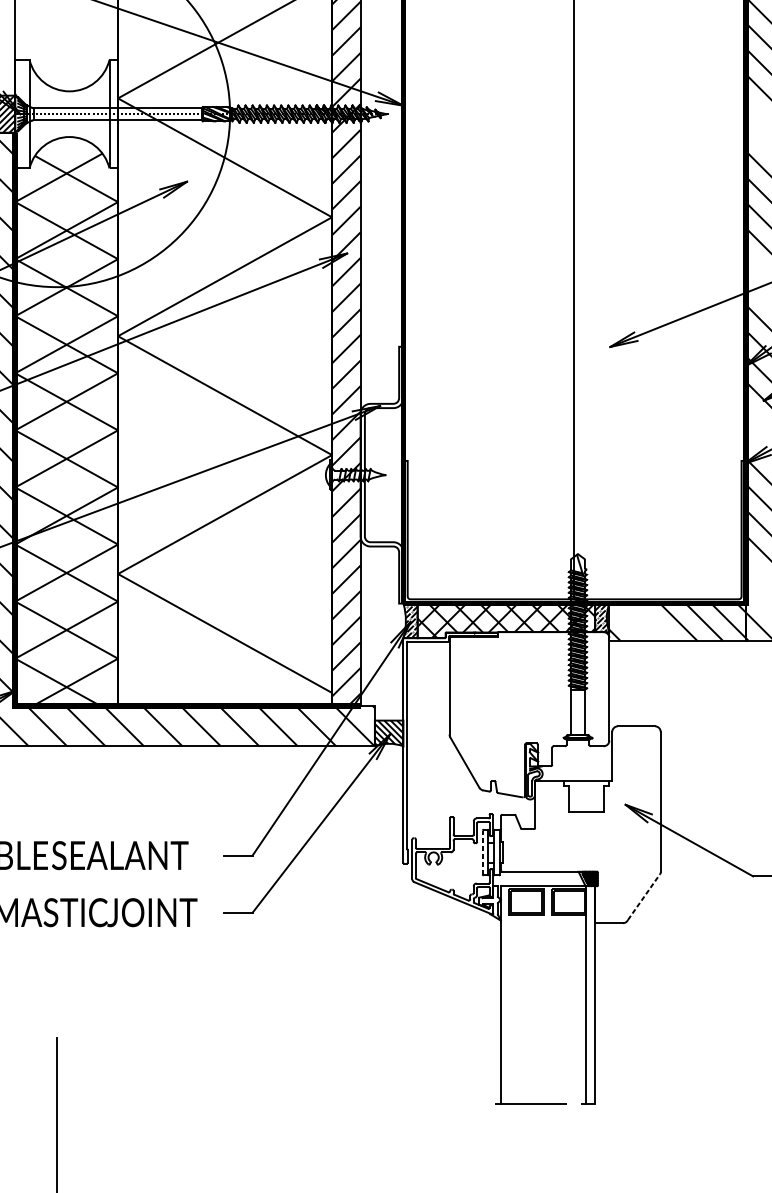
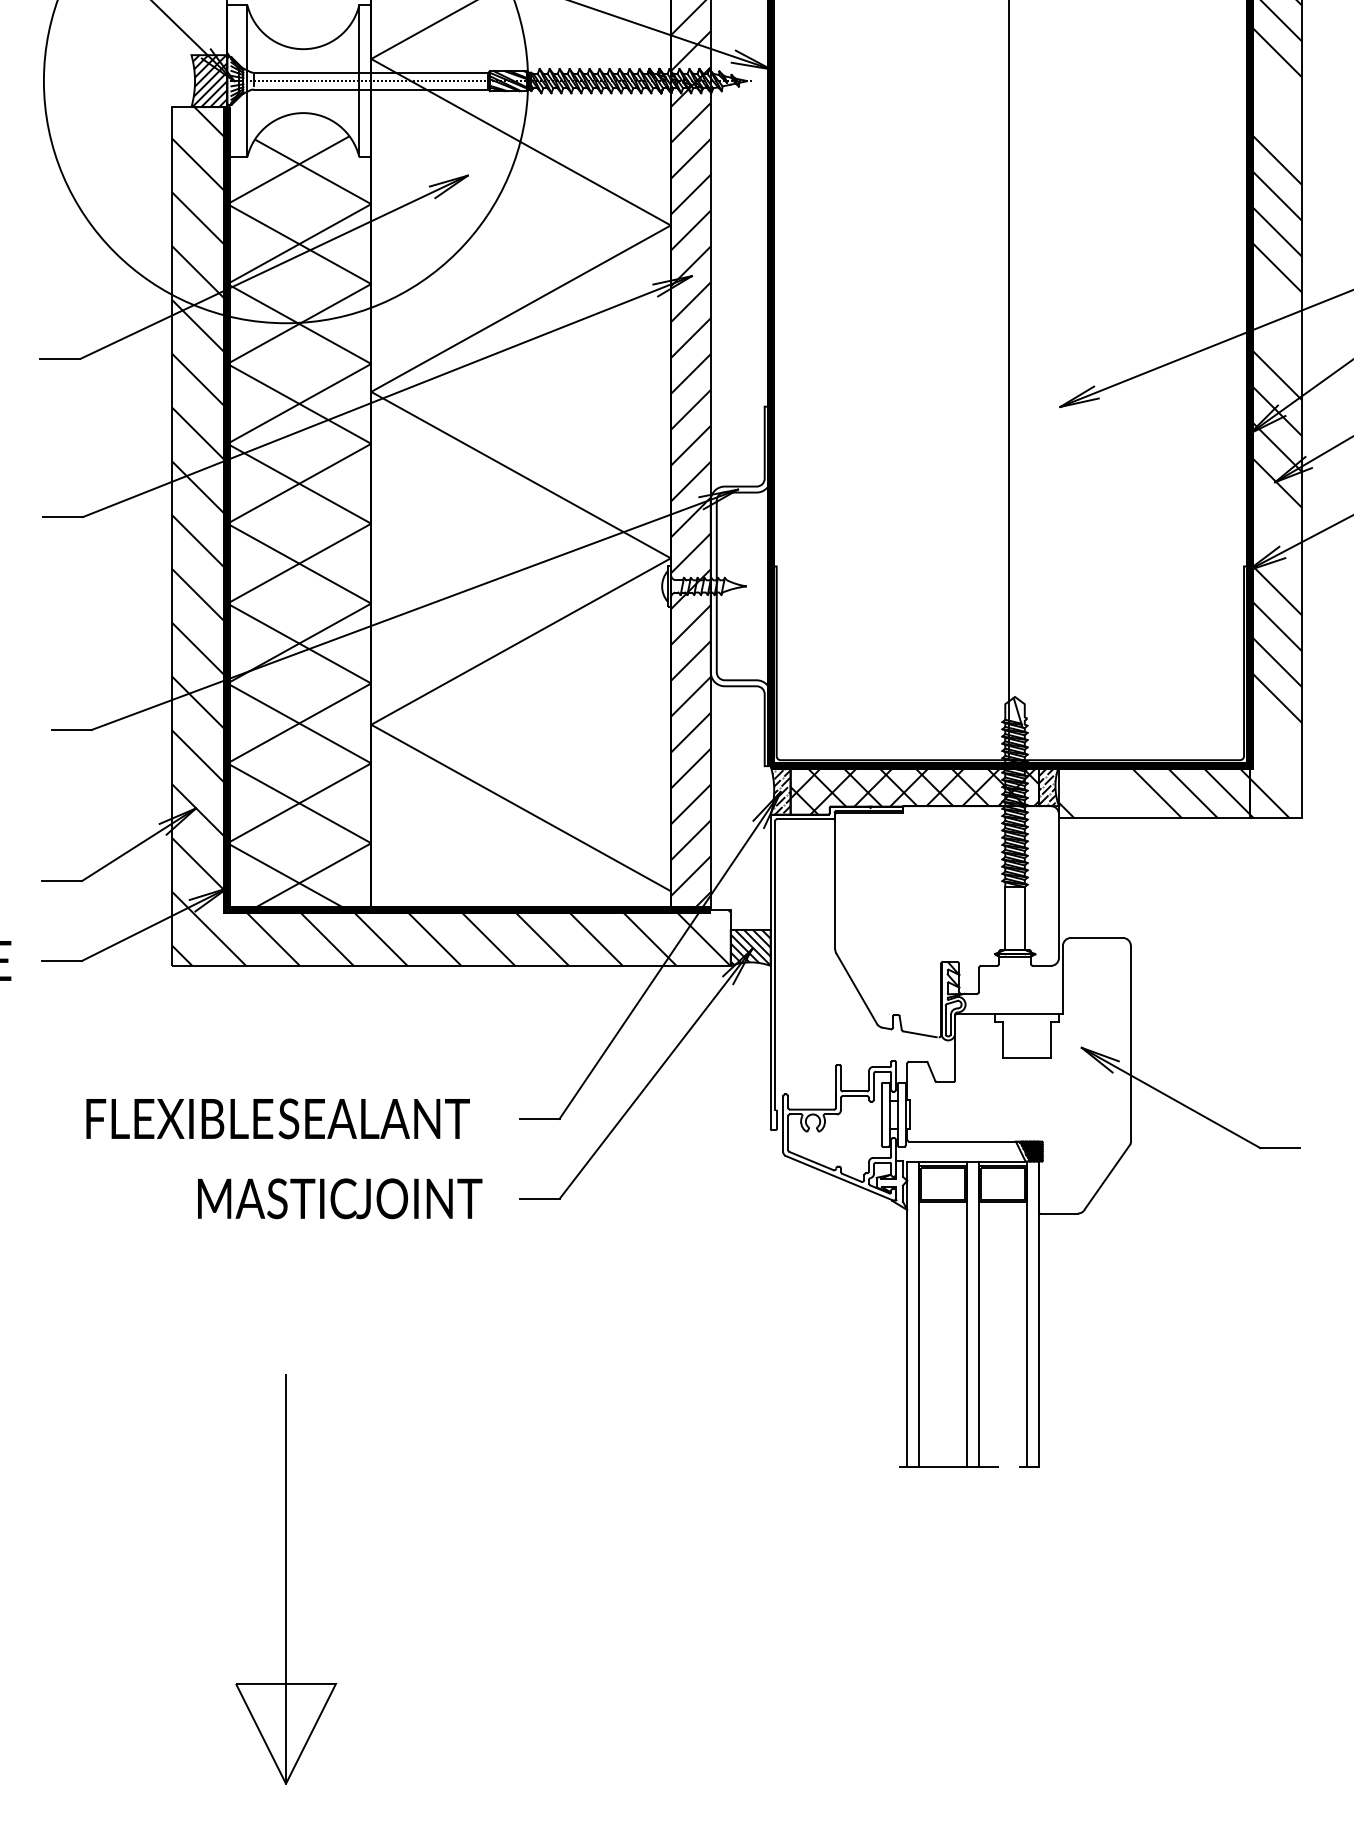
line: (482, 852) -> (881, 1114), dashed -> solid
line: (644, 896) -> (1107, 1176), dashed -> solid
line: (509, 994) -> (919, 1313), added
line: (544, 994) -> (967, 1313), added
line: (552, 994) -> (979, 1313), added

